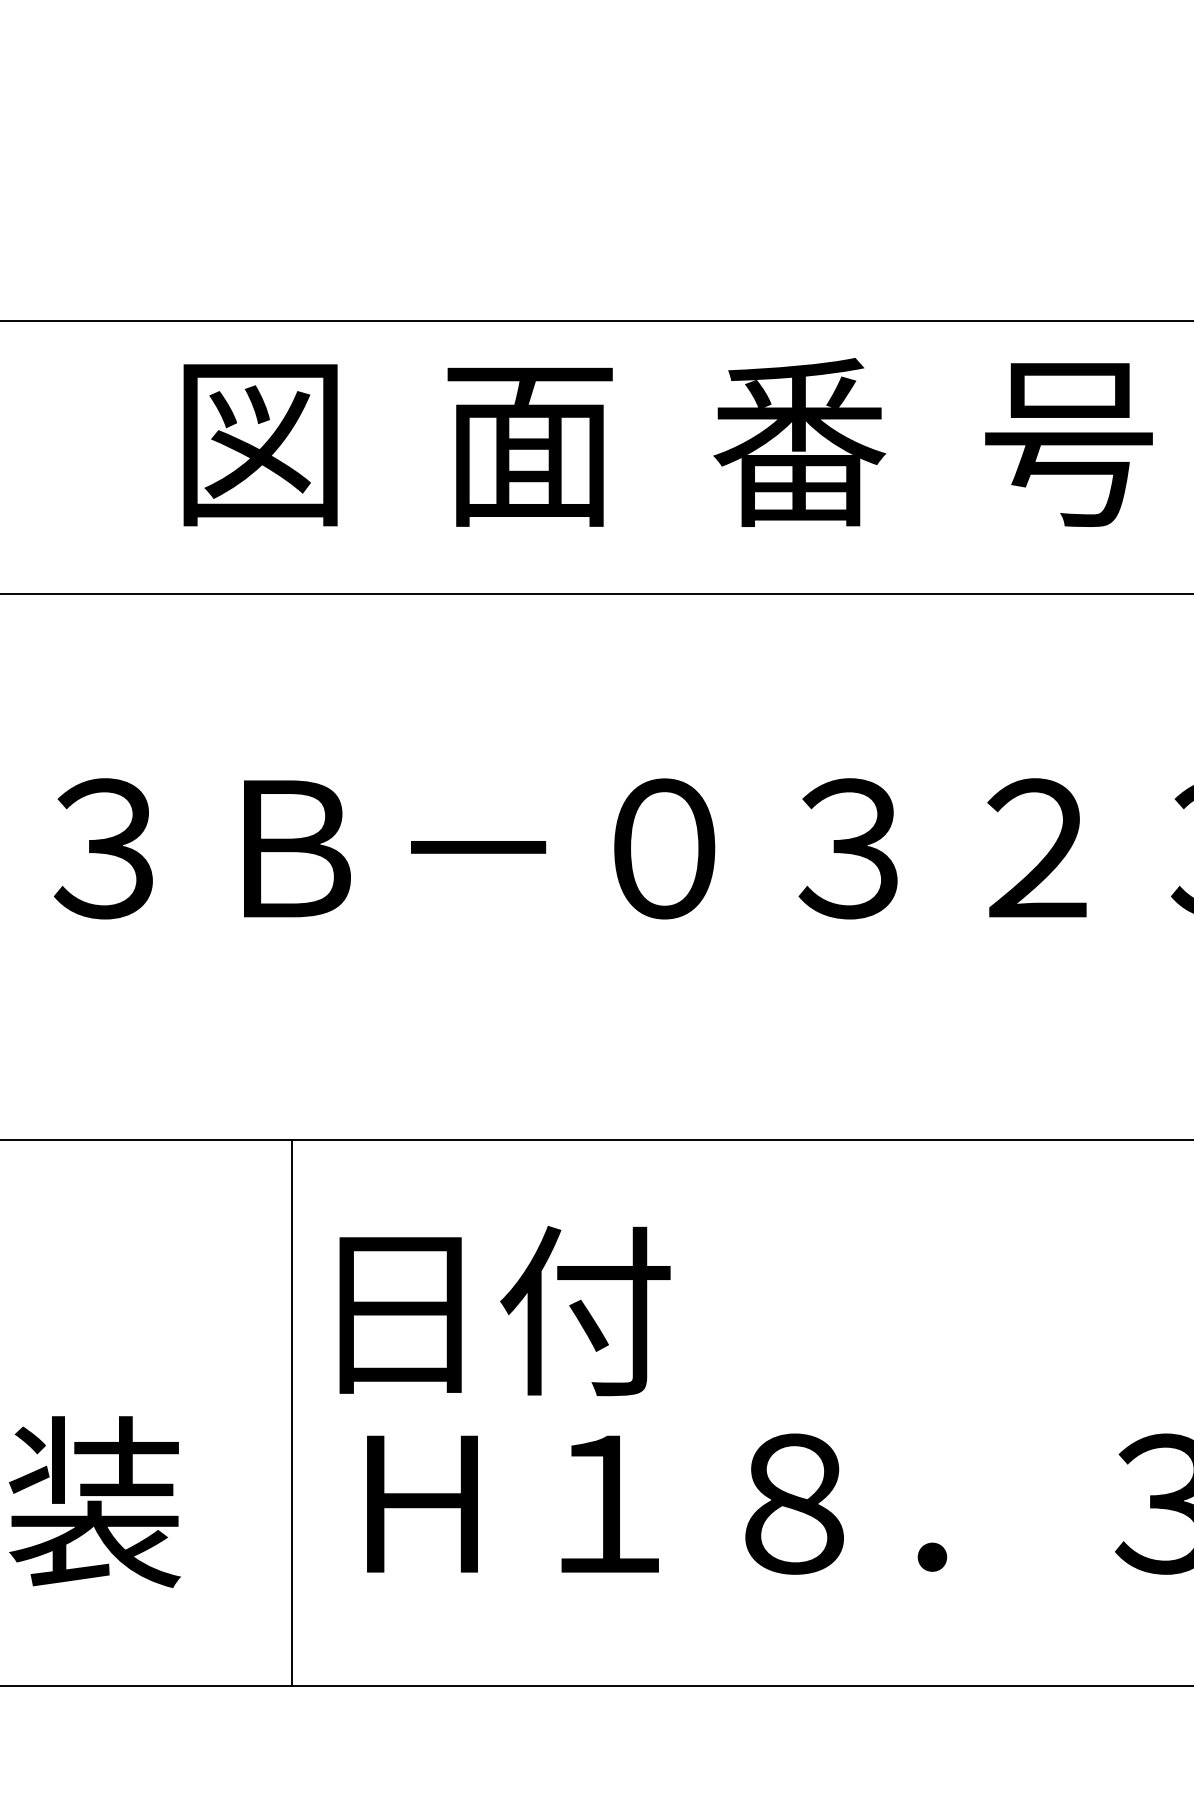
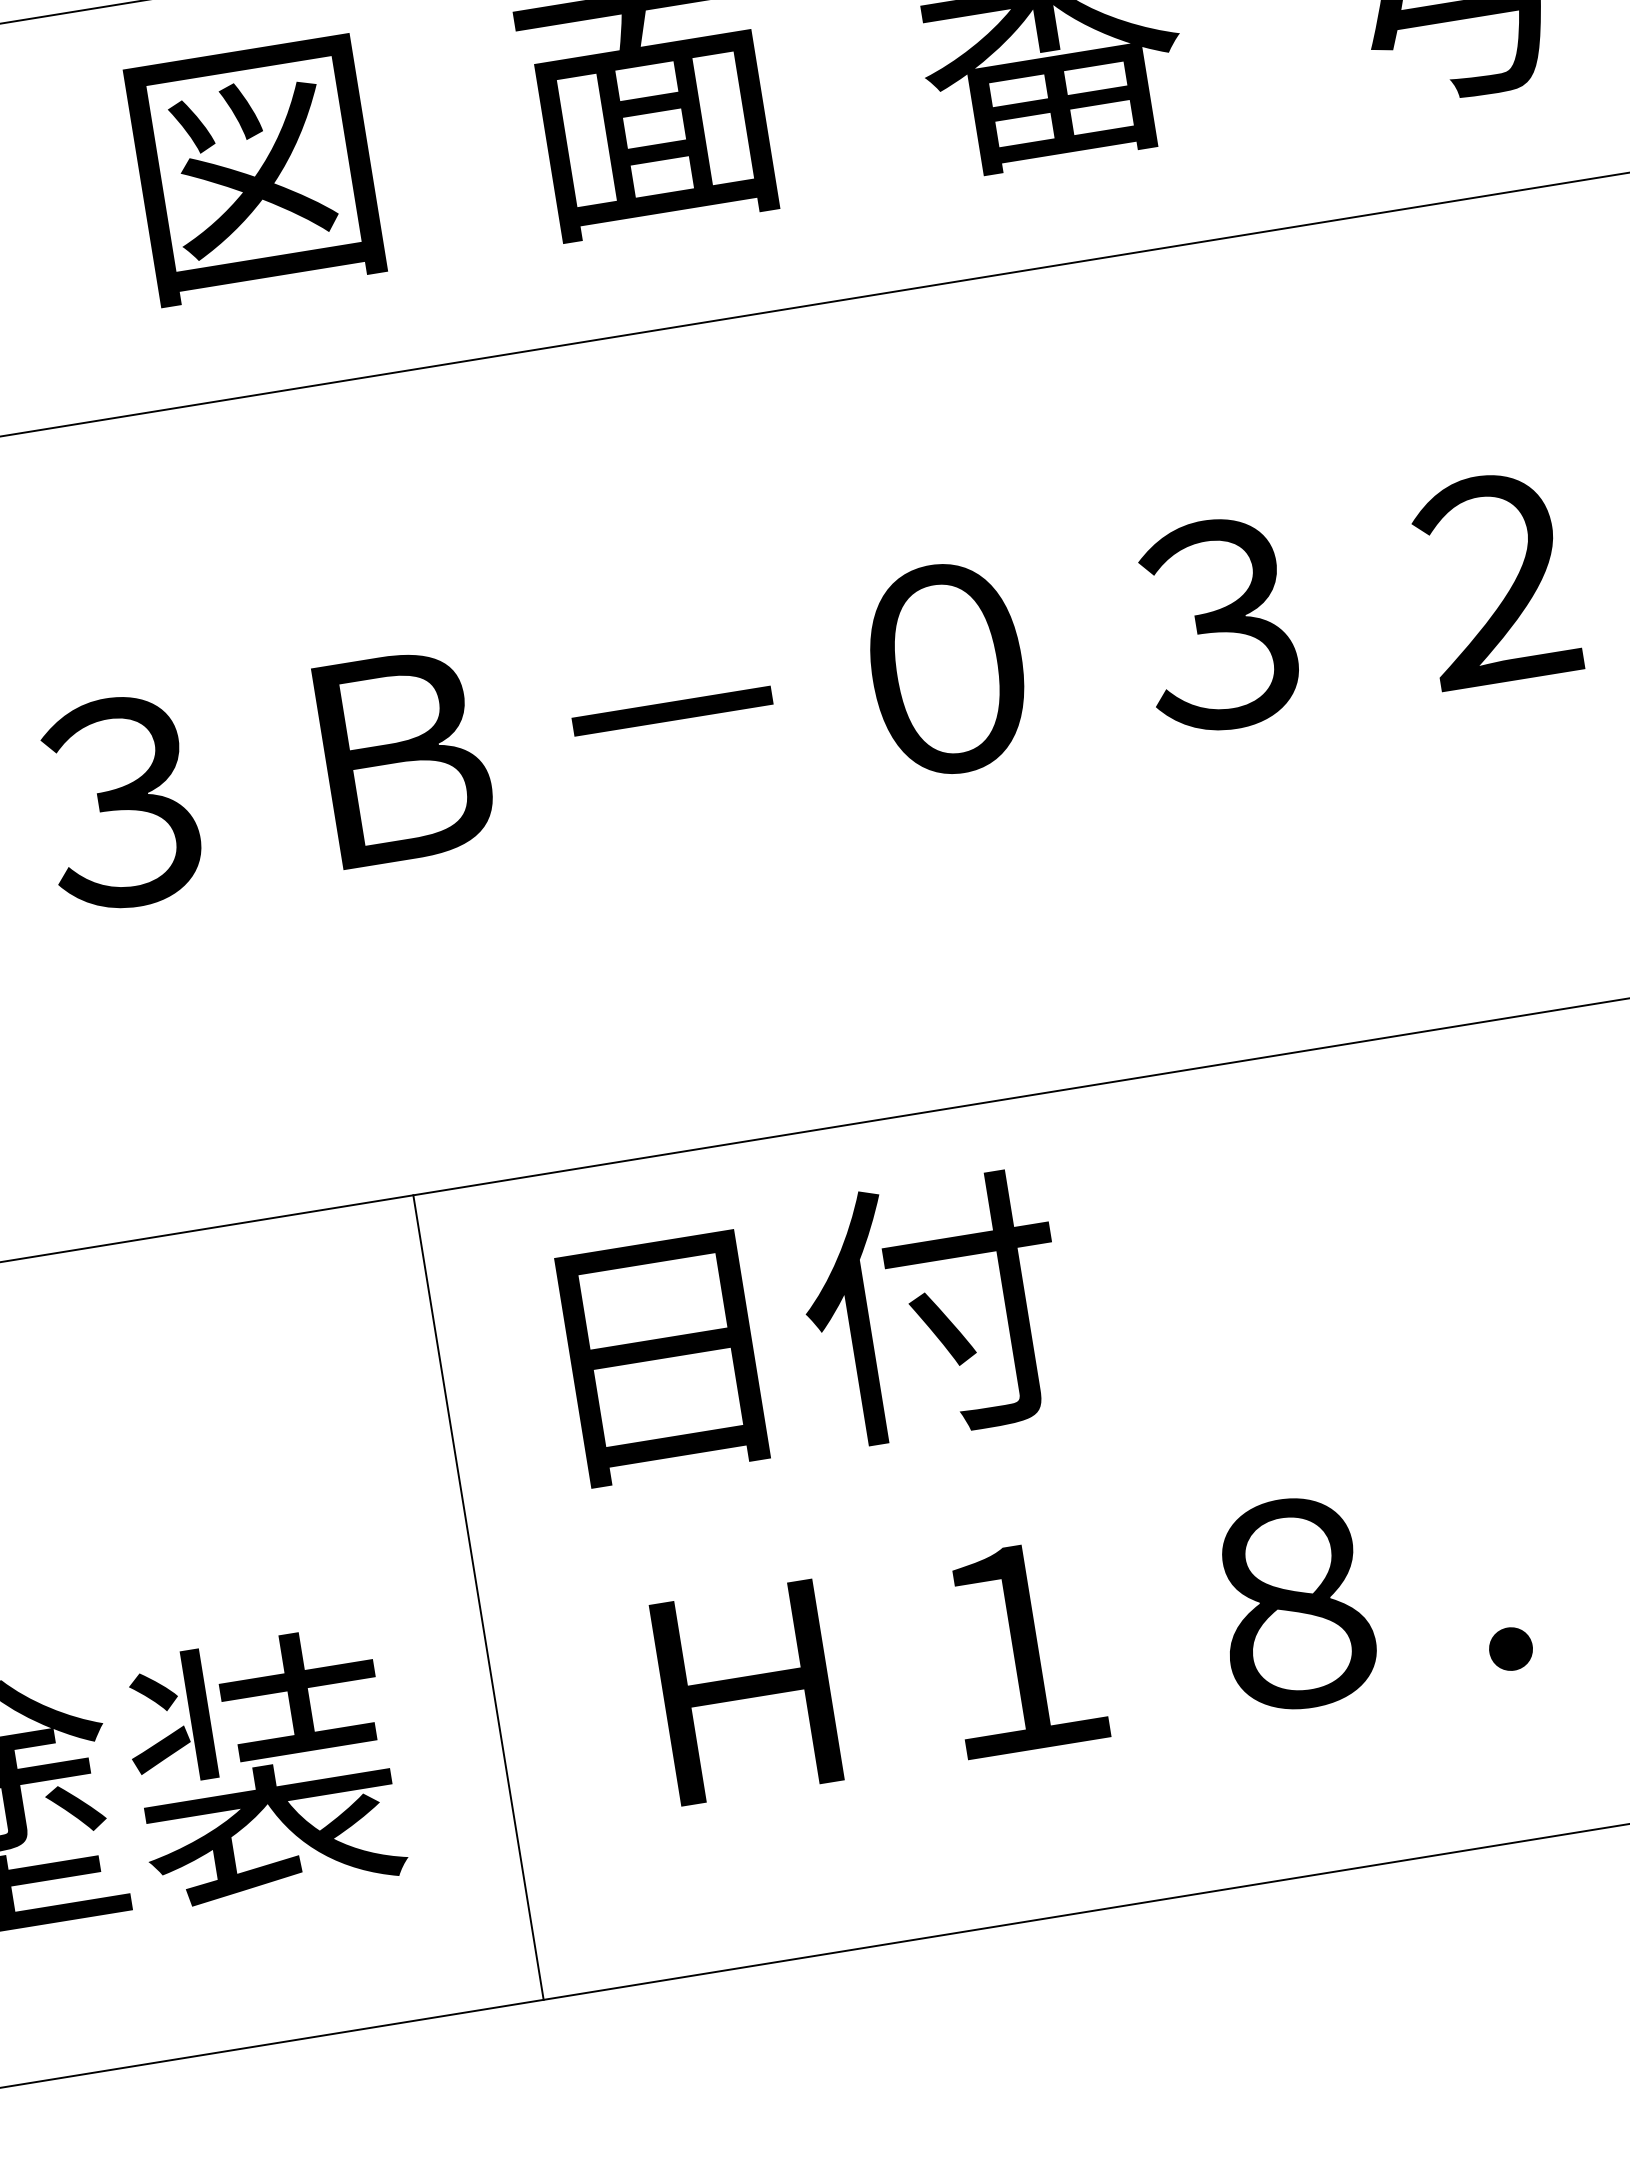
text: (504, 1311) -> (814, 1328), moved
line: (292, 1412) -> (478, 1597), moved

